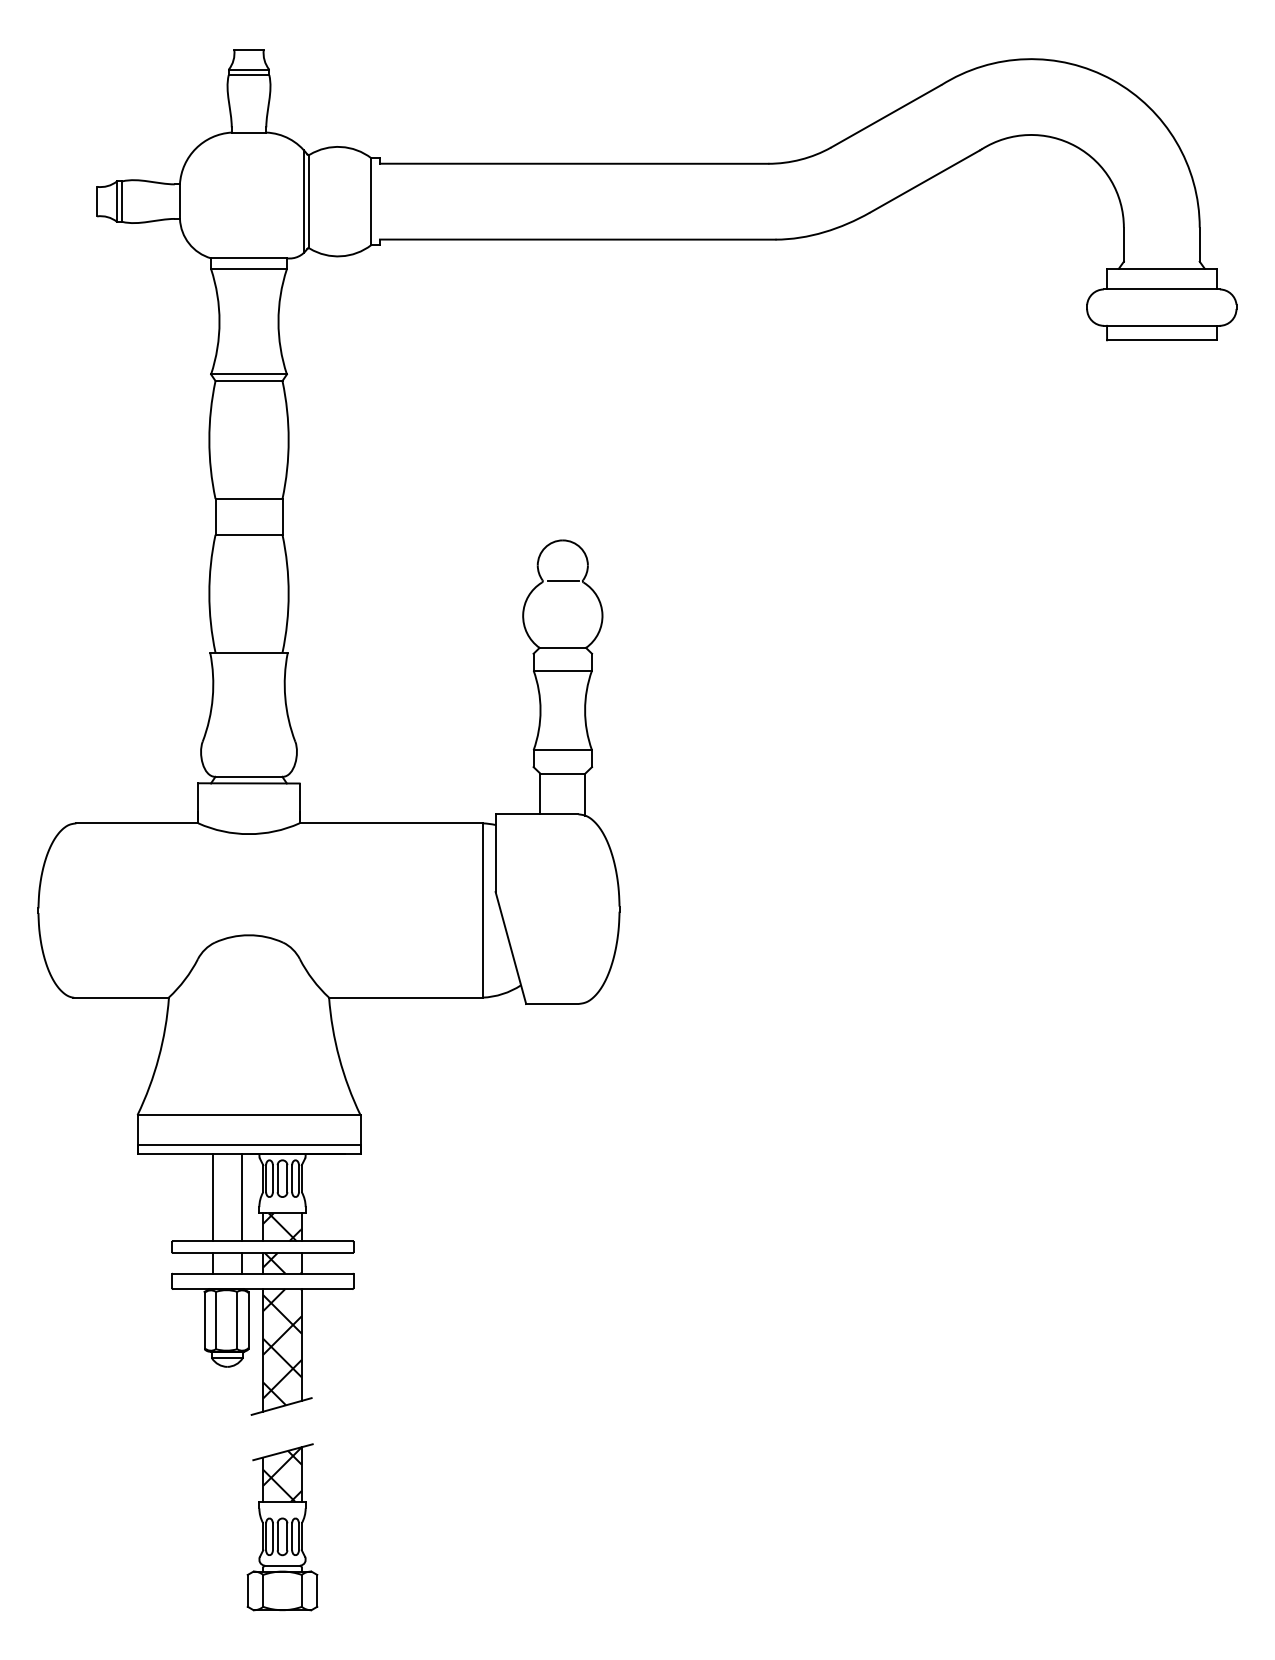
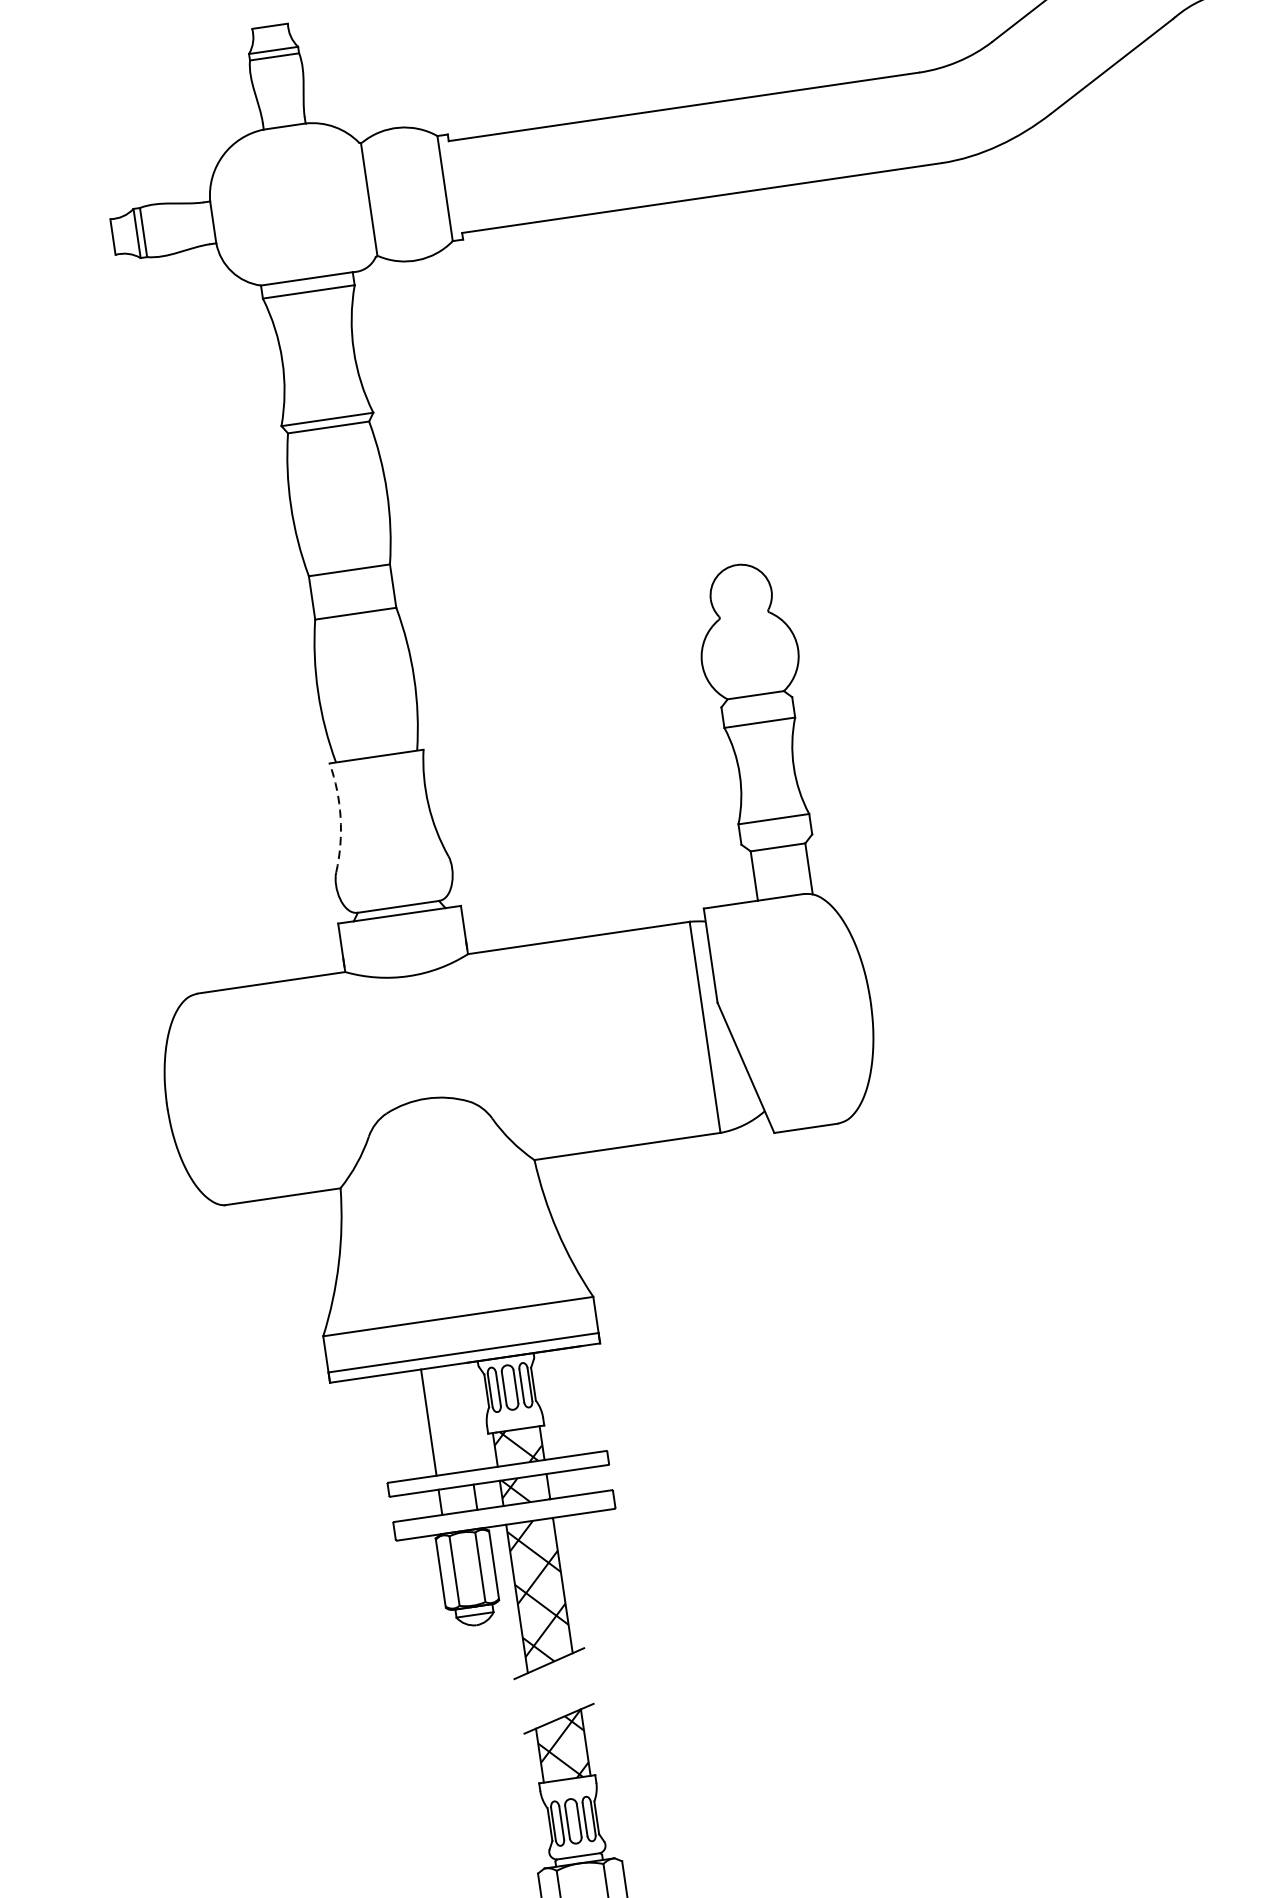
line: (303, 201) -> (362, 200), removed
line: (563, 581) -> (744, 614), removed
arc: (212, 697) -> (340, 817), solid -> dashed
line: (241, 1197) -> (463, 1417), removed

